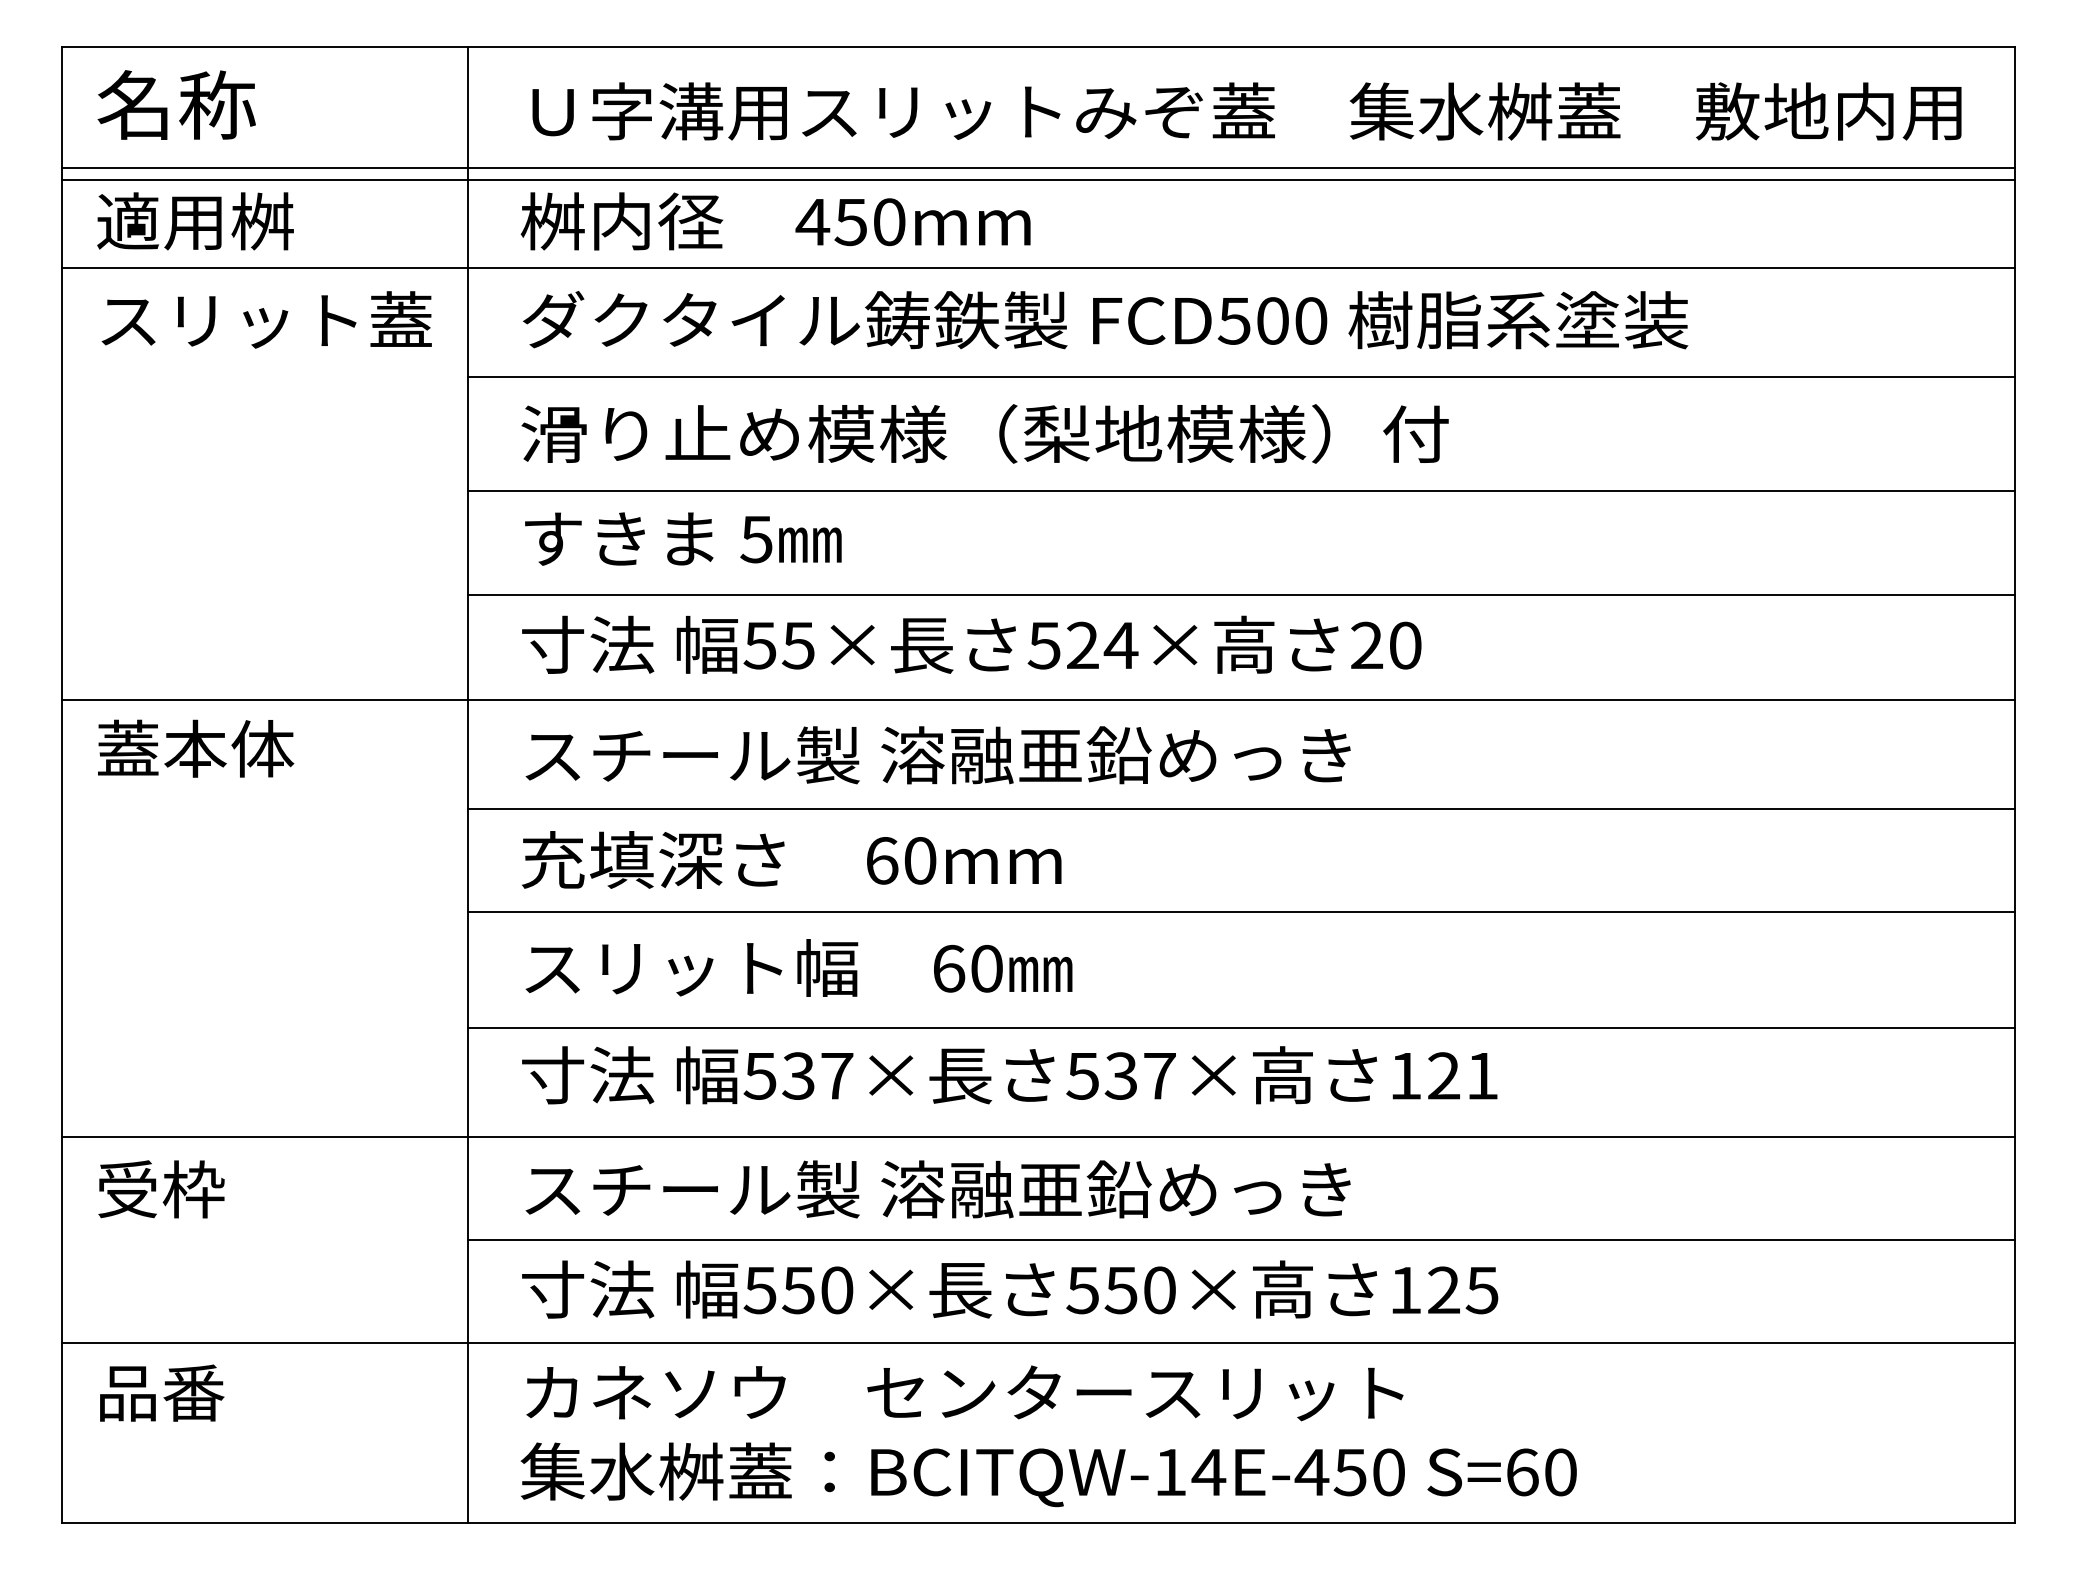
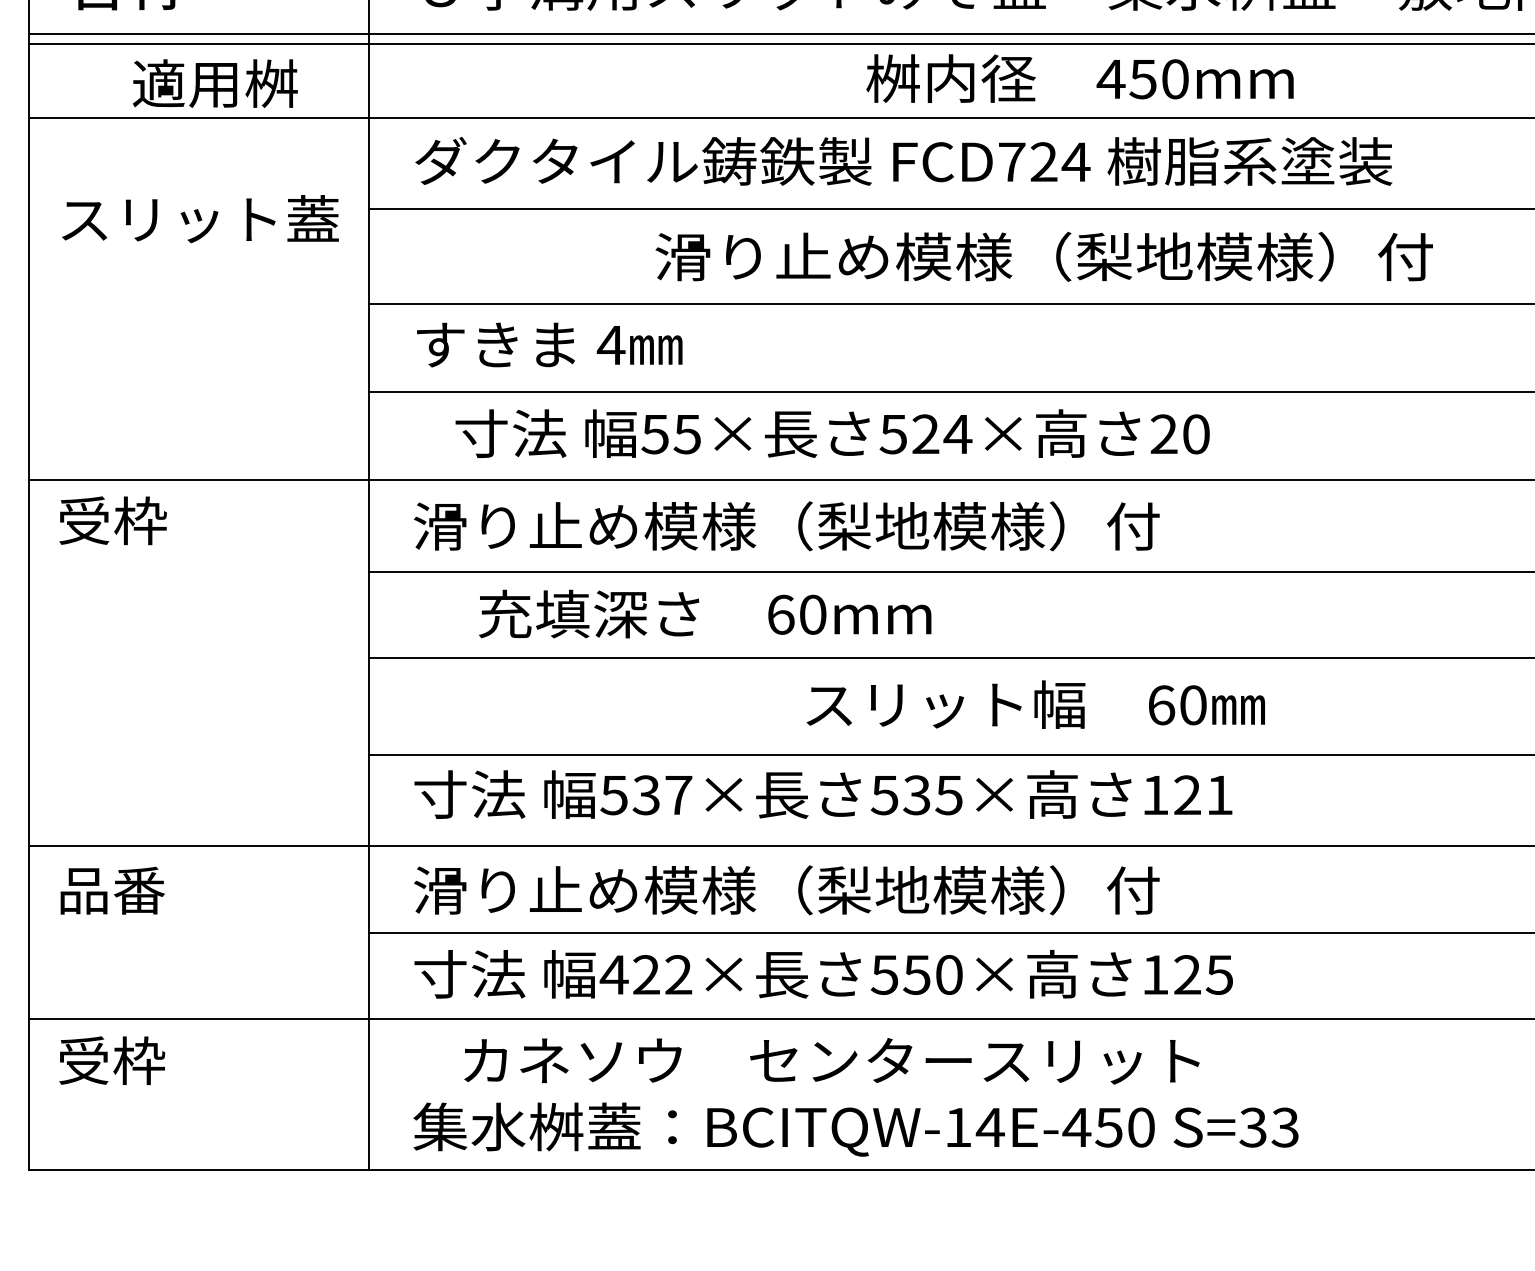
text: (195, 221) -> (215, 83), moved
text: (775, 221) -> (1079, 78), moved
text: (266, 319) -> (200, 218), moved
text: (1272, 320) -> (1043, 161), FCD500 -> FCD724
text: (984, 433) -> (1043, 256), moved
text: (756, 539) -> (611, 345), 5 -> 4
text: (971, 644) -> (832, 433), moved
text: (196, 748) -> (141, 520), 蓋本体 -> 受枠
text: (965, 755) -> (786, 526), スチール製 溶融亜鉛めっき -> 滑り止め模様（梨地模様）付^J
text: (791, 859) -> (705, 613), moved
text: (798, 967) -> (1035, 704), moved
text: (1159, 1076) -> (949, 795), 537× -> 535×
text: (161, 1189) -> (112, 890), 受枠 -> 品番
text: (965, 1189) -> (786, 890), スチール製 溶融亜鉛めっき -> 滑り止め模様（梨地模様）付^J
text: (797, 1290) -> (645, 975), 550× -> 422×
text: (161, 1392) -> (112, 1060), 品番 -> 受枠
text: (964, 1393) -> (831, 1061), moved
text: (1540, 1472) -> (1268, 1127), S=60 -> S=33

